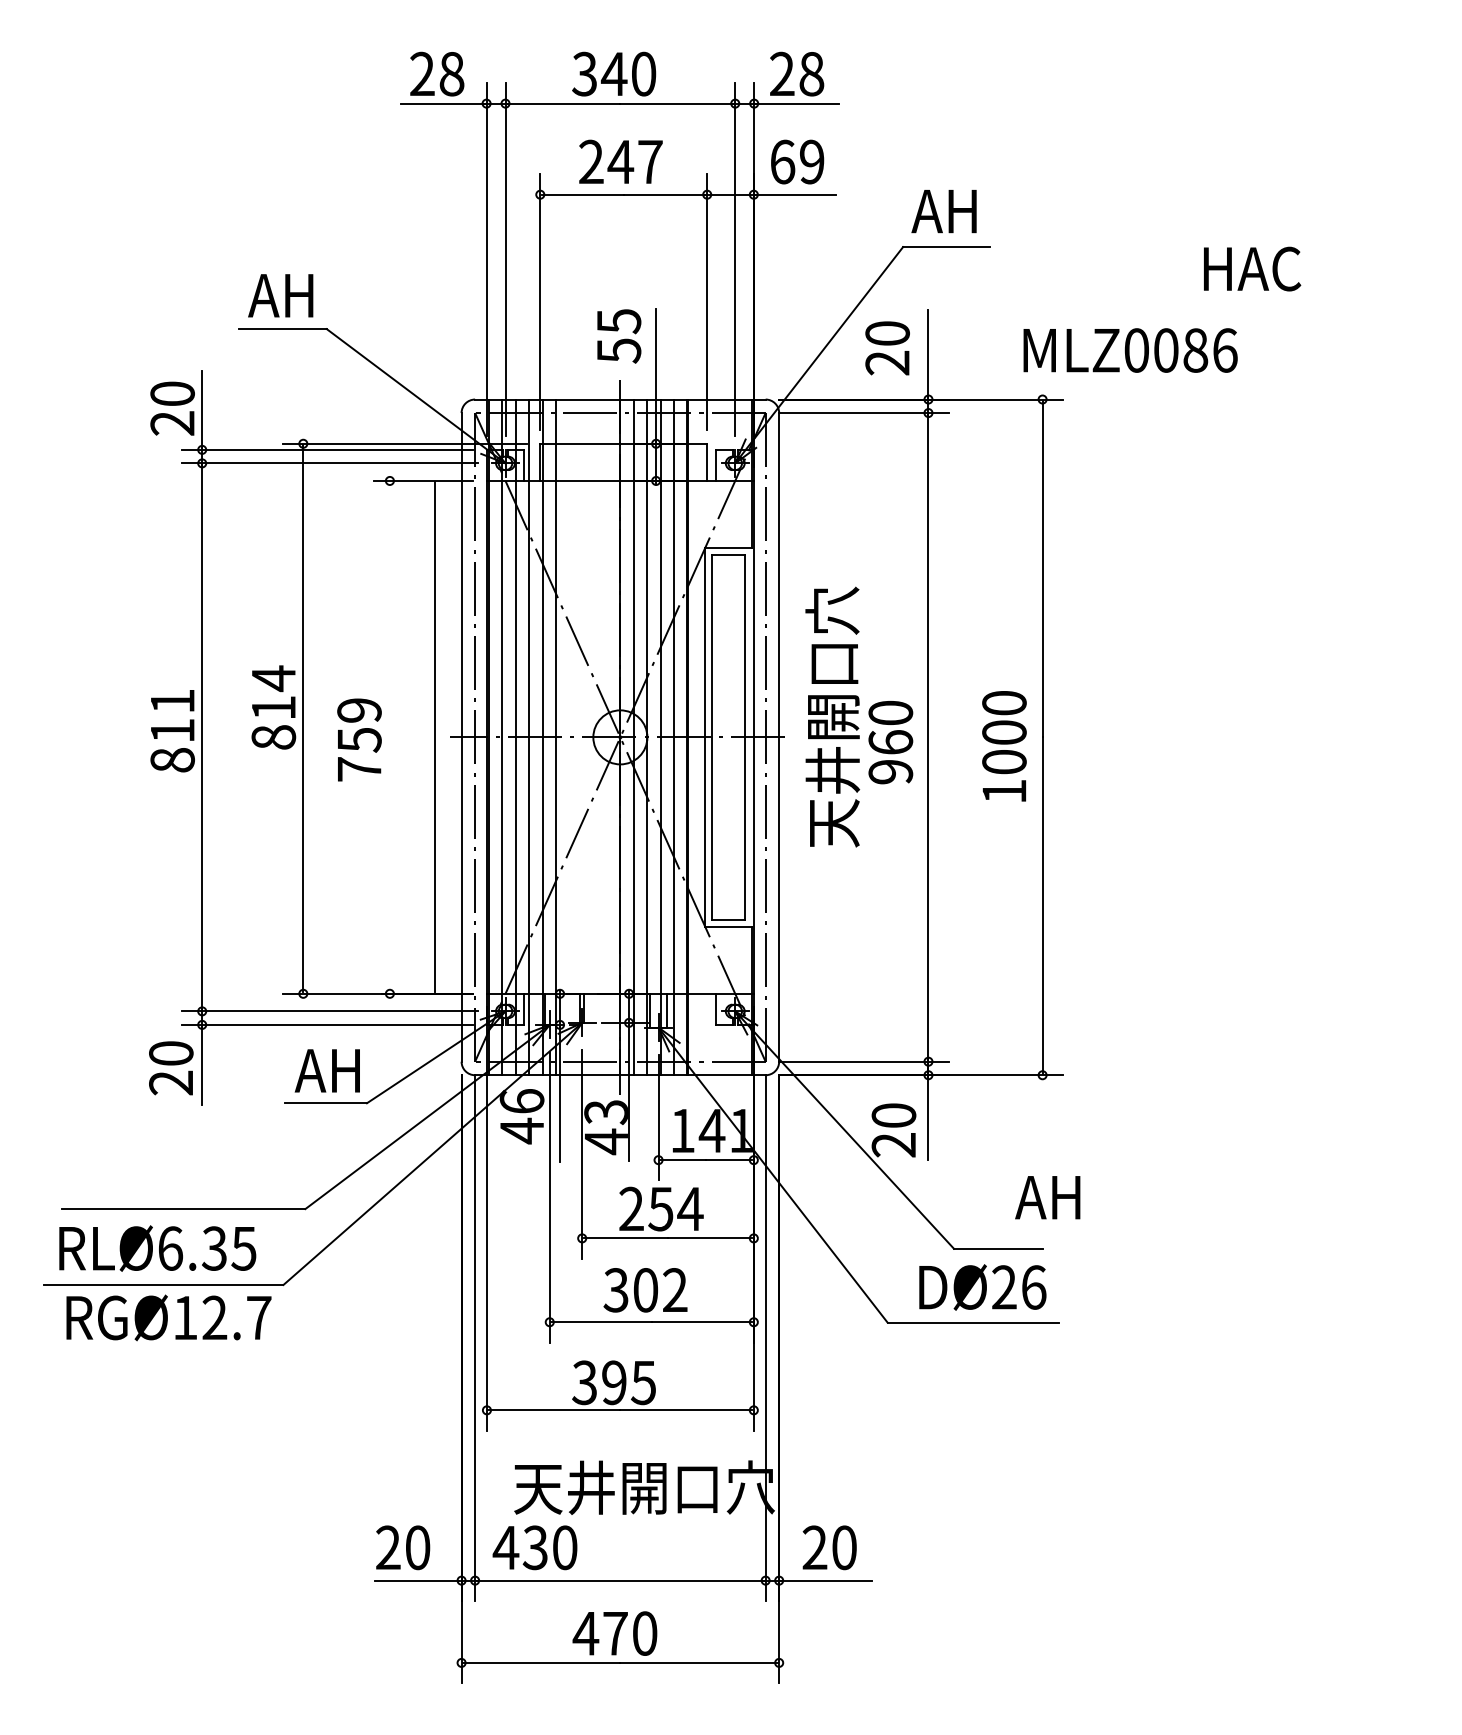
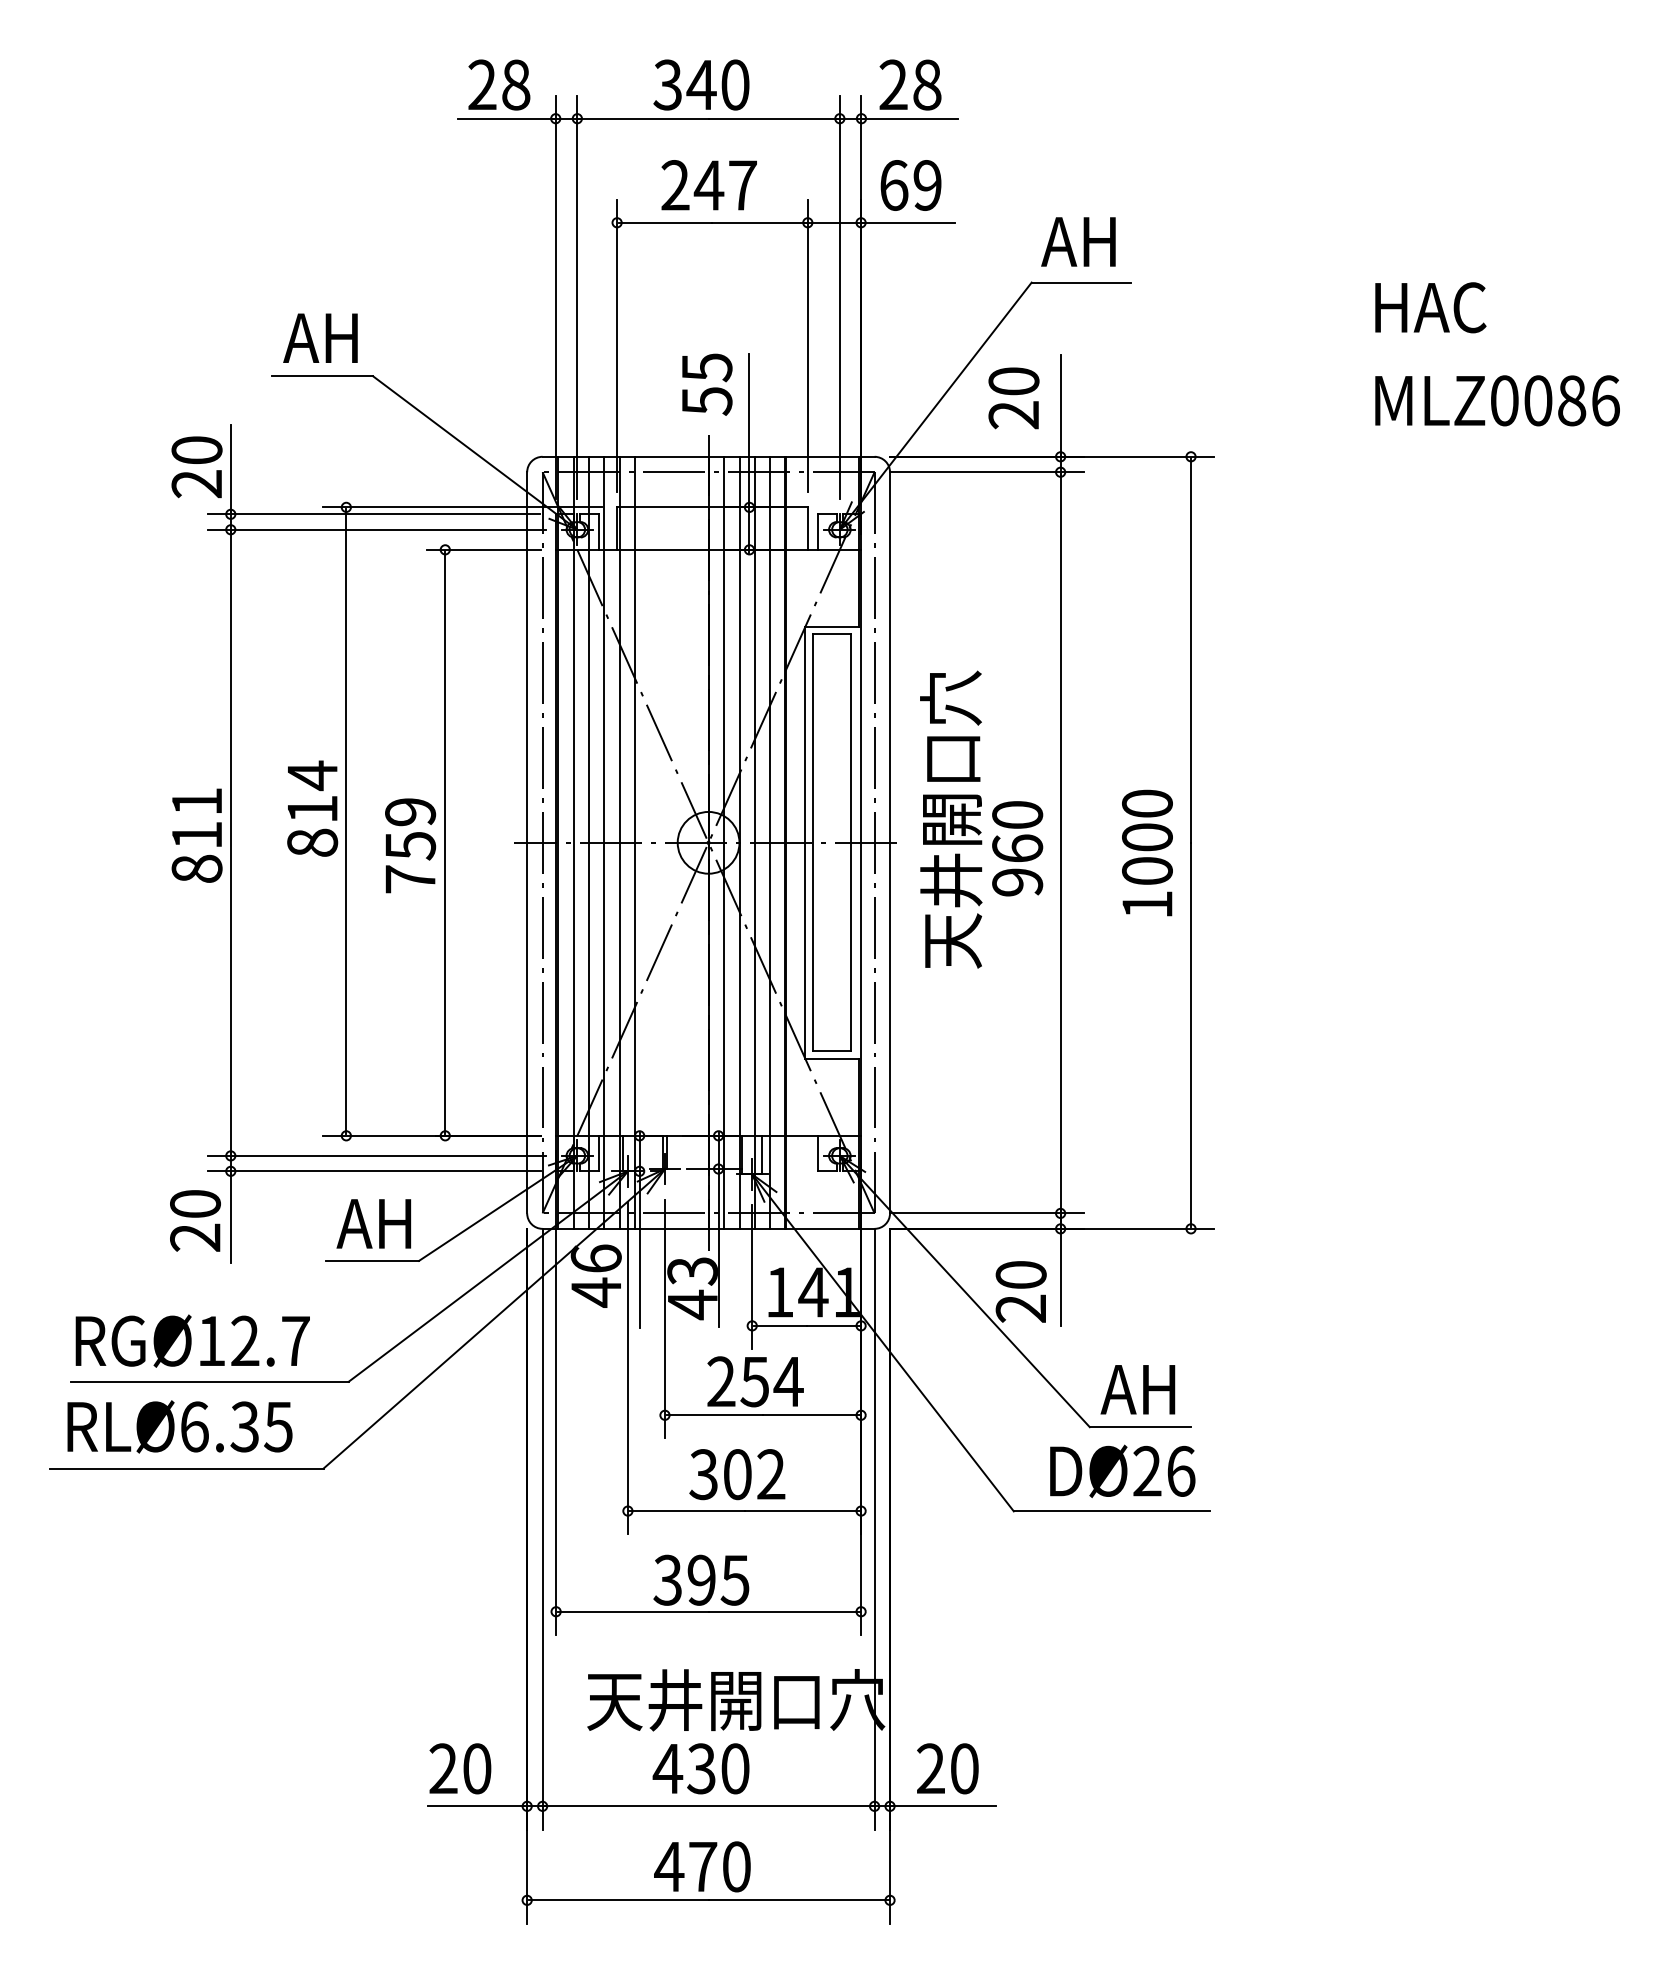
text: (1130, 350) -> (1497, 400), moved
line: (435, 737) -> (445, 842), moved
text: (1047, 1197) -> (1137, 1389), moved
text: (168, 1317) -> (192, 1340), moved
text: (534, 1547) -> (700, 1768), moved

